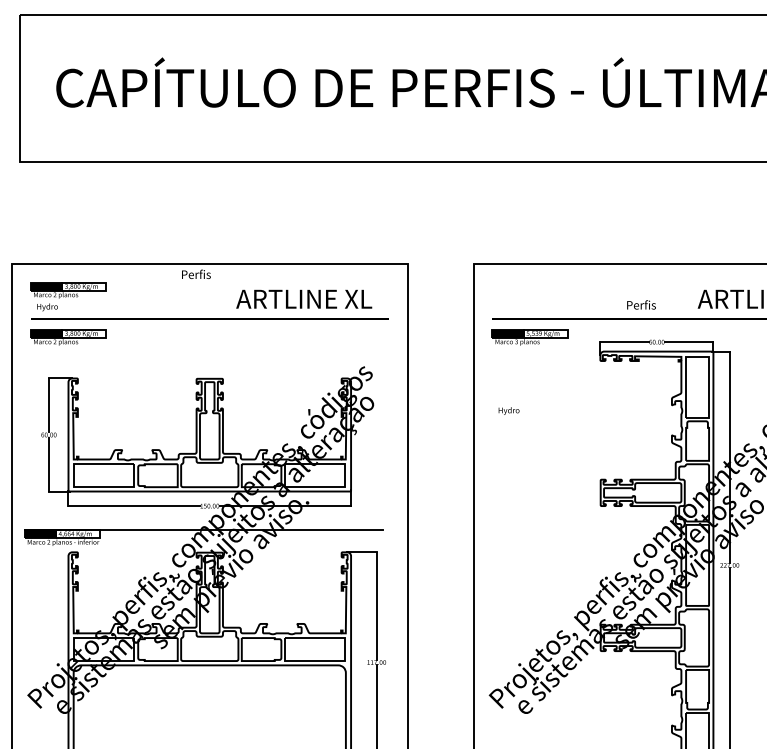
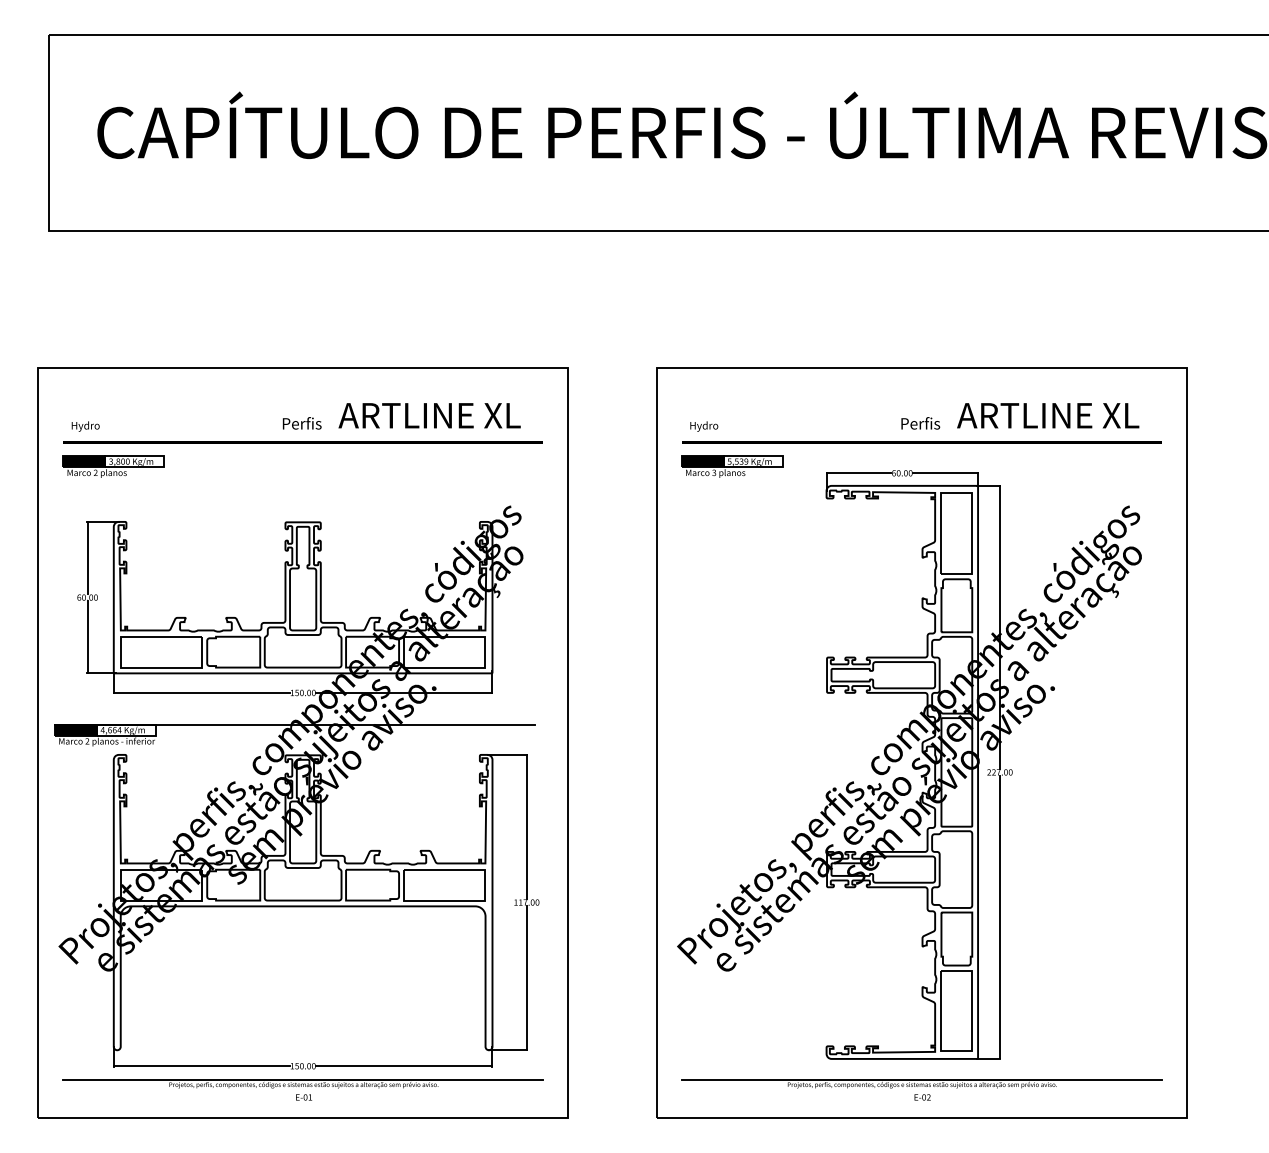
text: (195, 274) -> (301, 423), moved
part: (68, 290) -> (113, 403), removed
text: (641, 305) -> (920, 423), moved
text: (509, 411) -> (704, 426), moved

